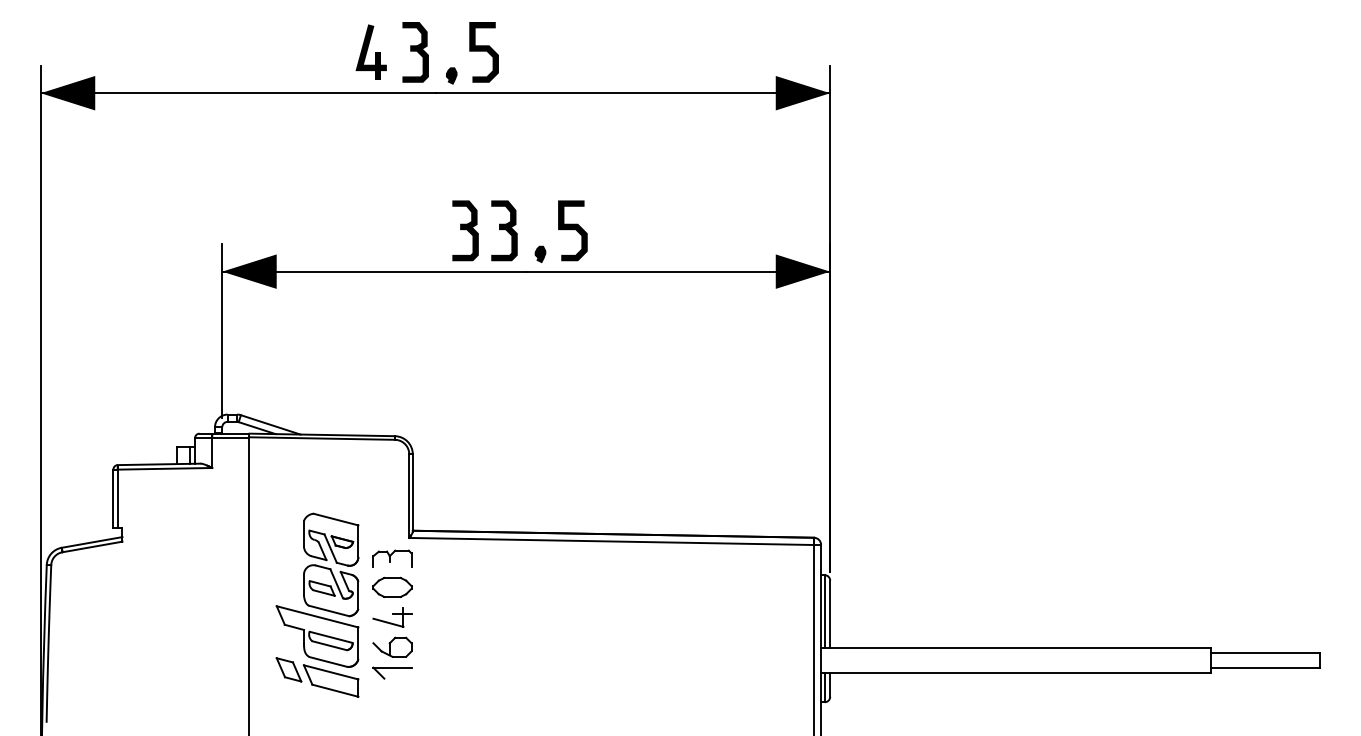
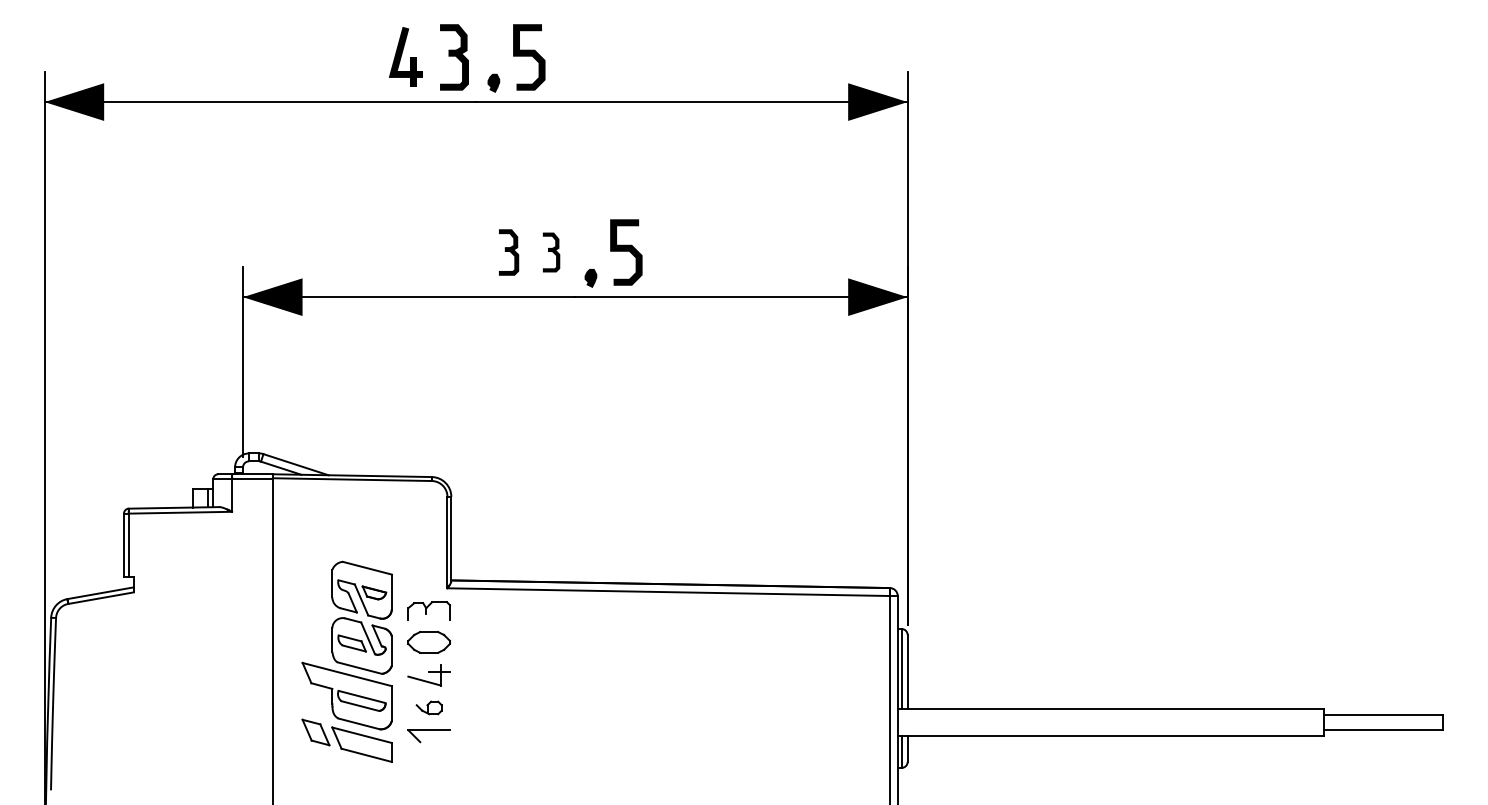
part: (465, 230) -> (508, 252), size x0.7
part: (504, 230) -> (551, 252), size x0.6
part: (392, 646) -> (429, 707), size x0.6

